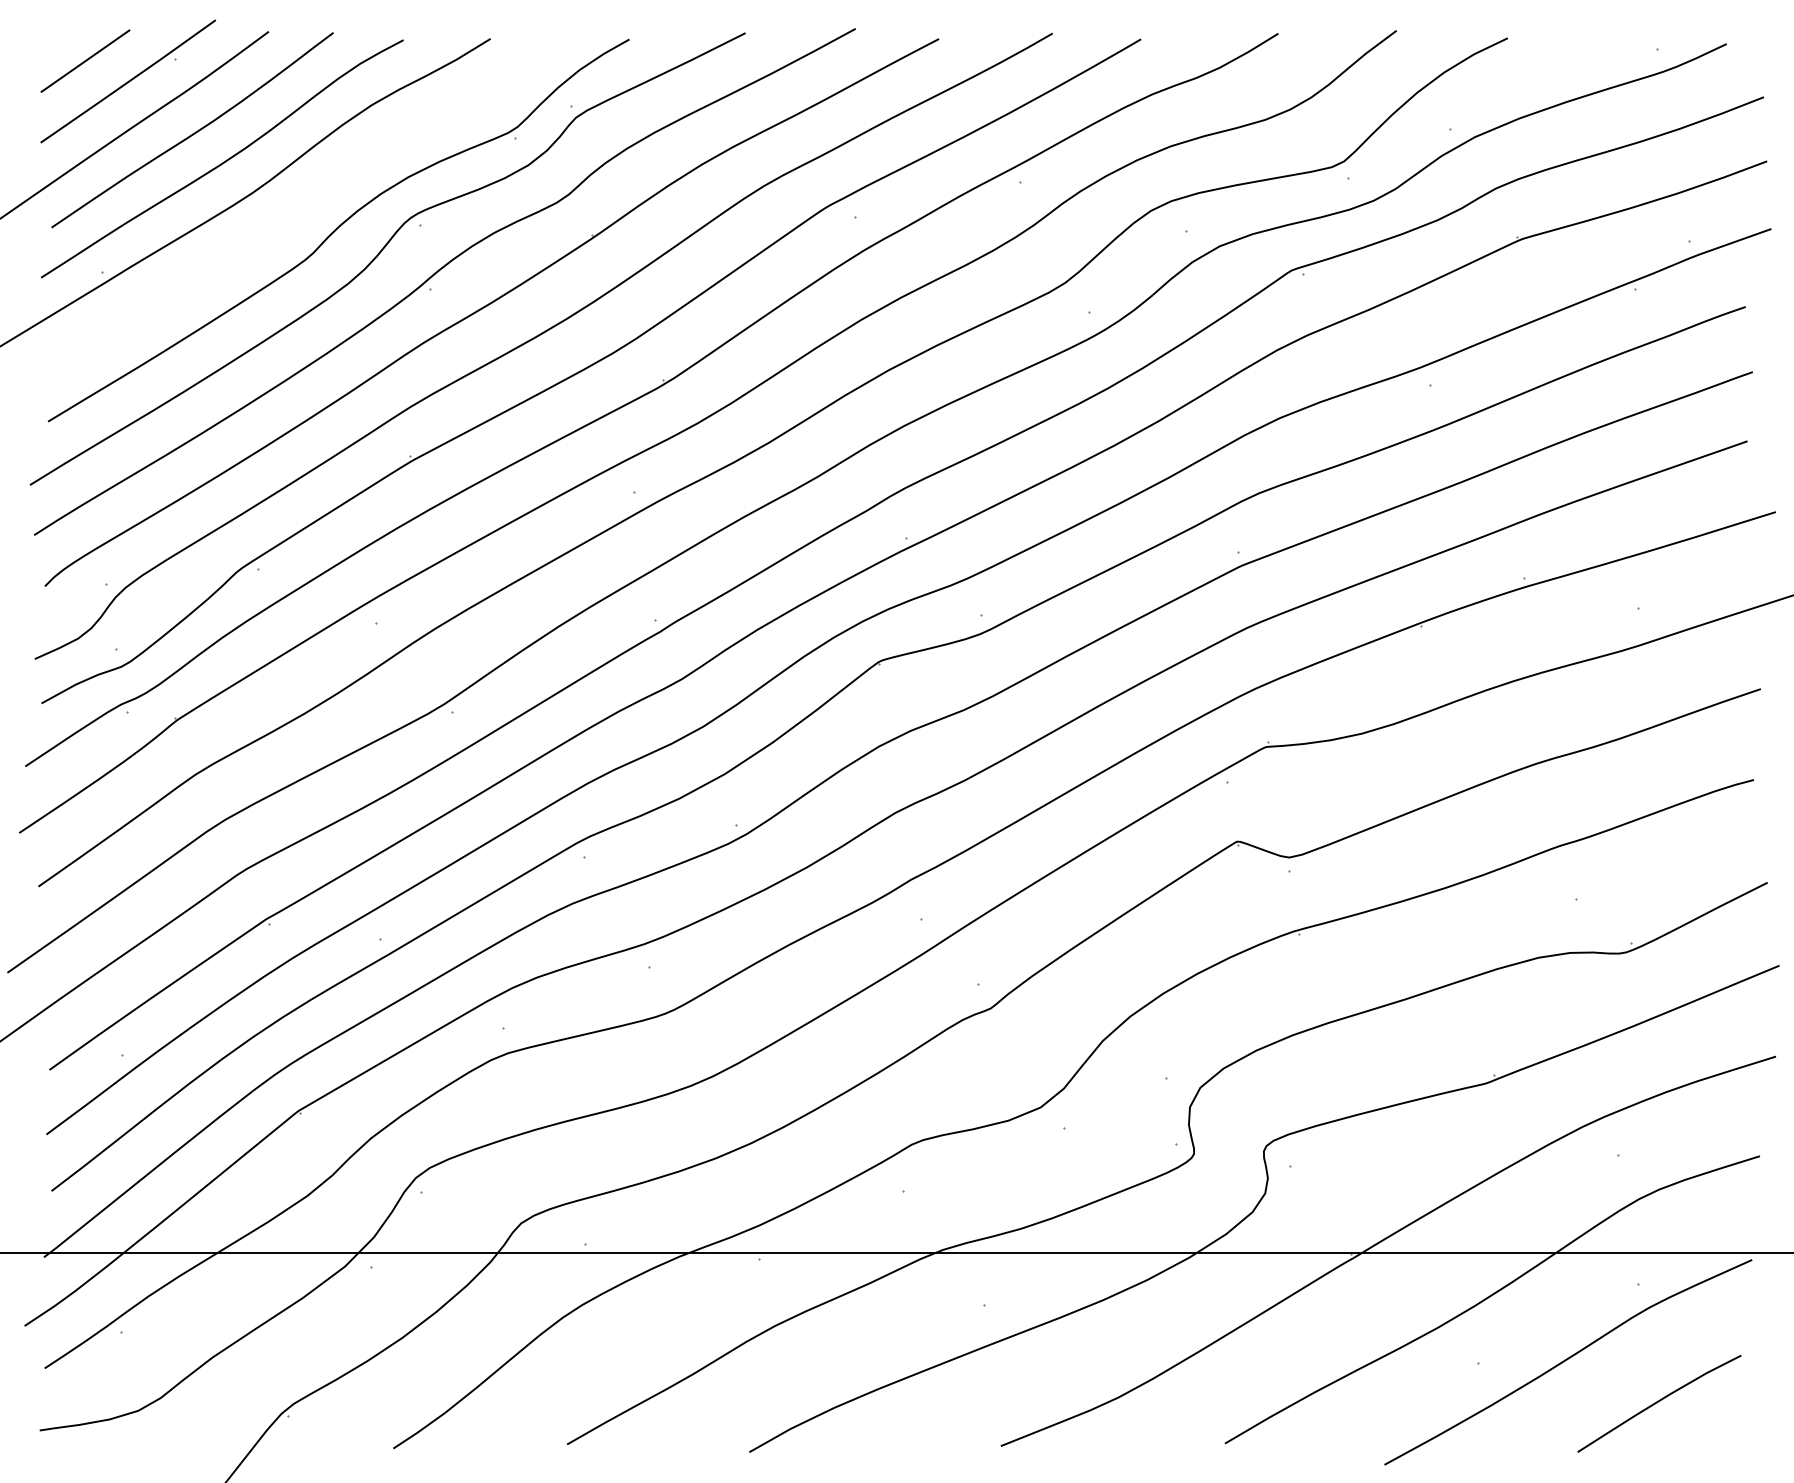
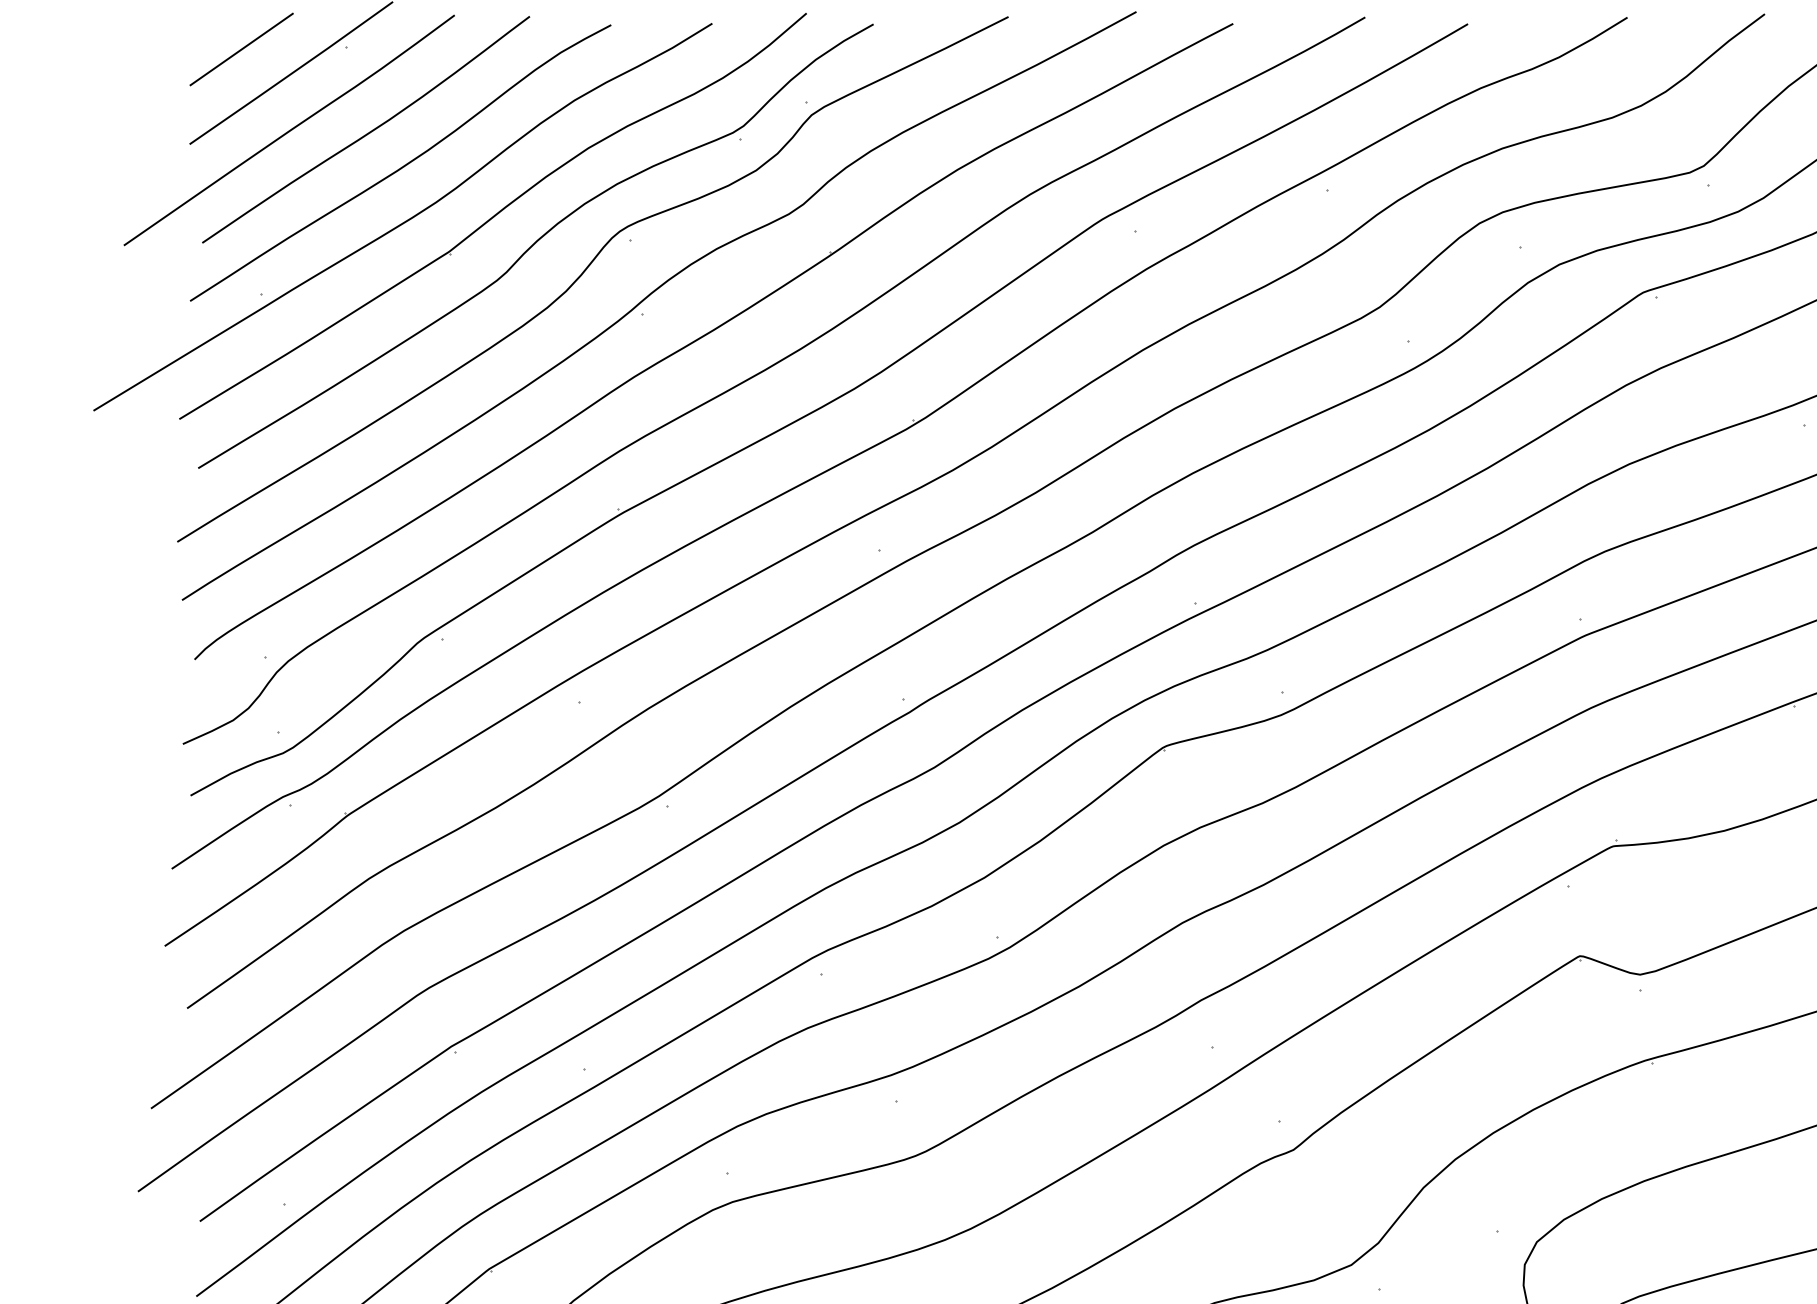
part: (301, 204) -> (492, 216), added

